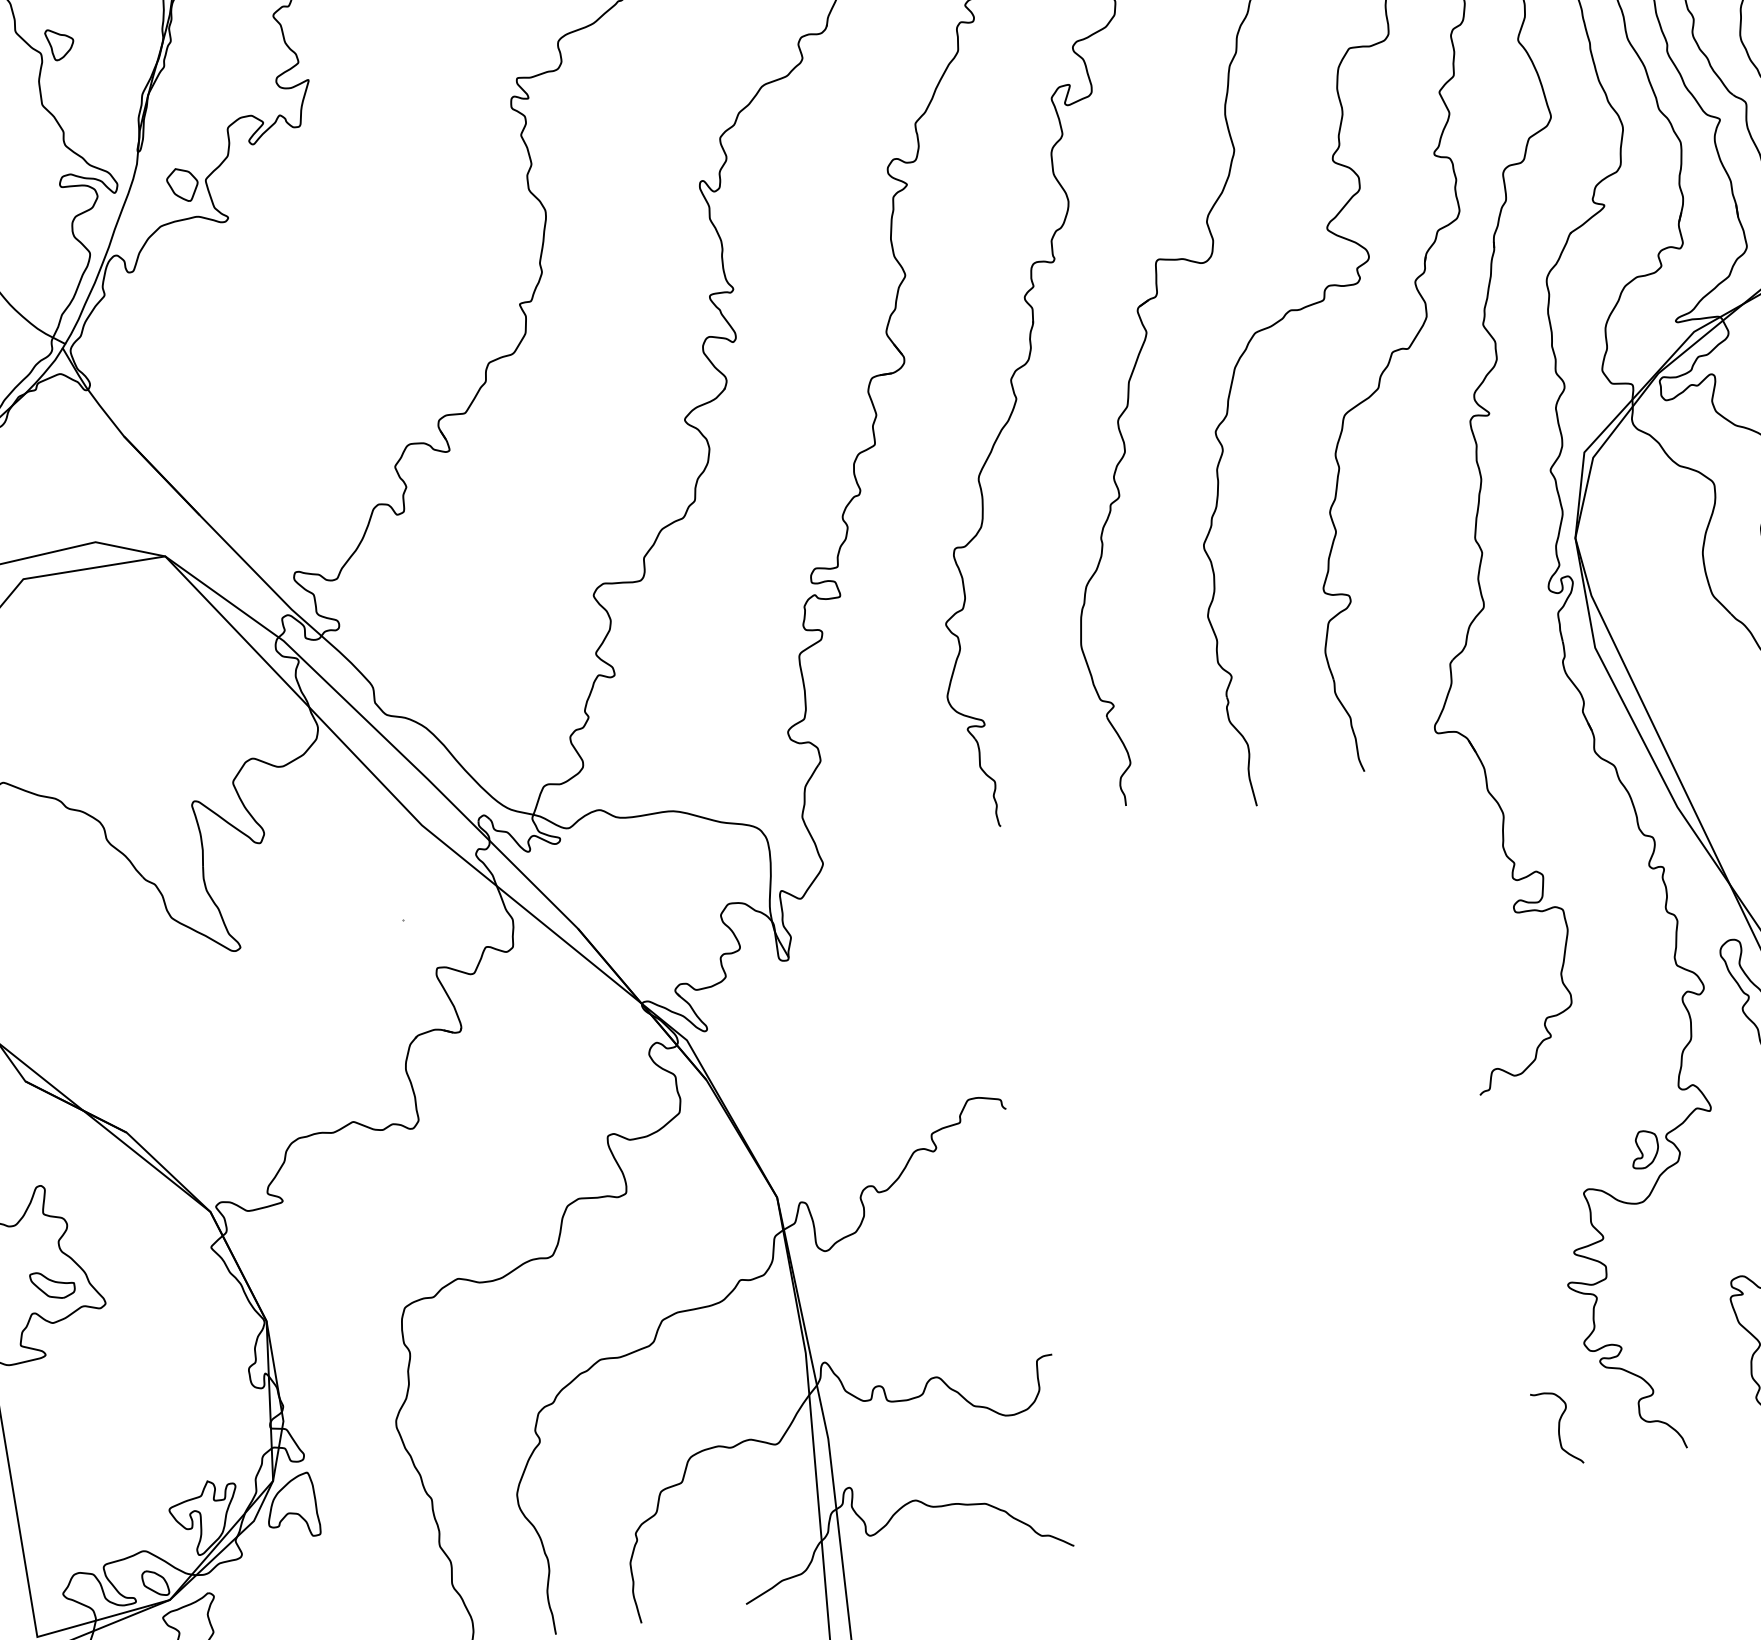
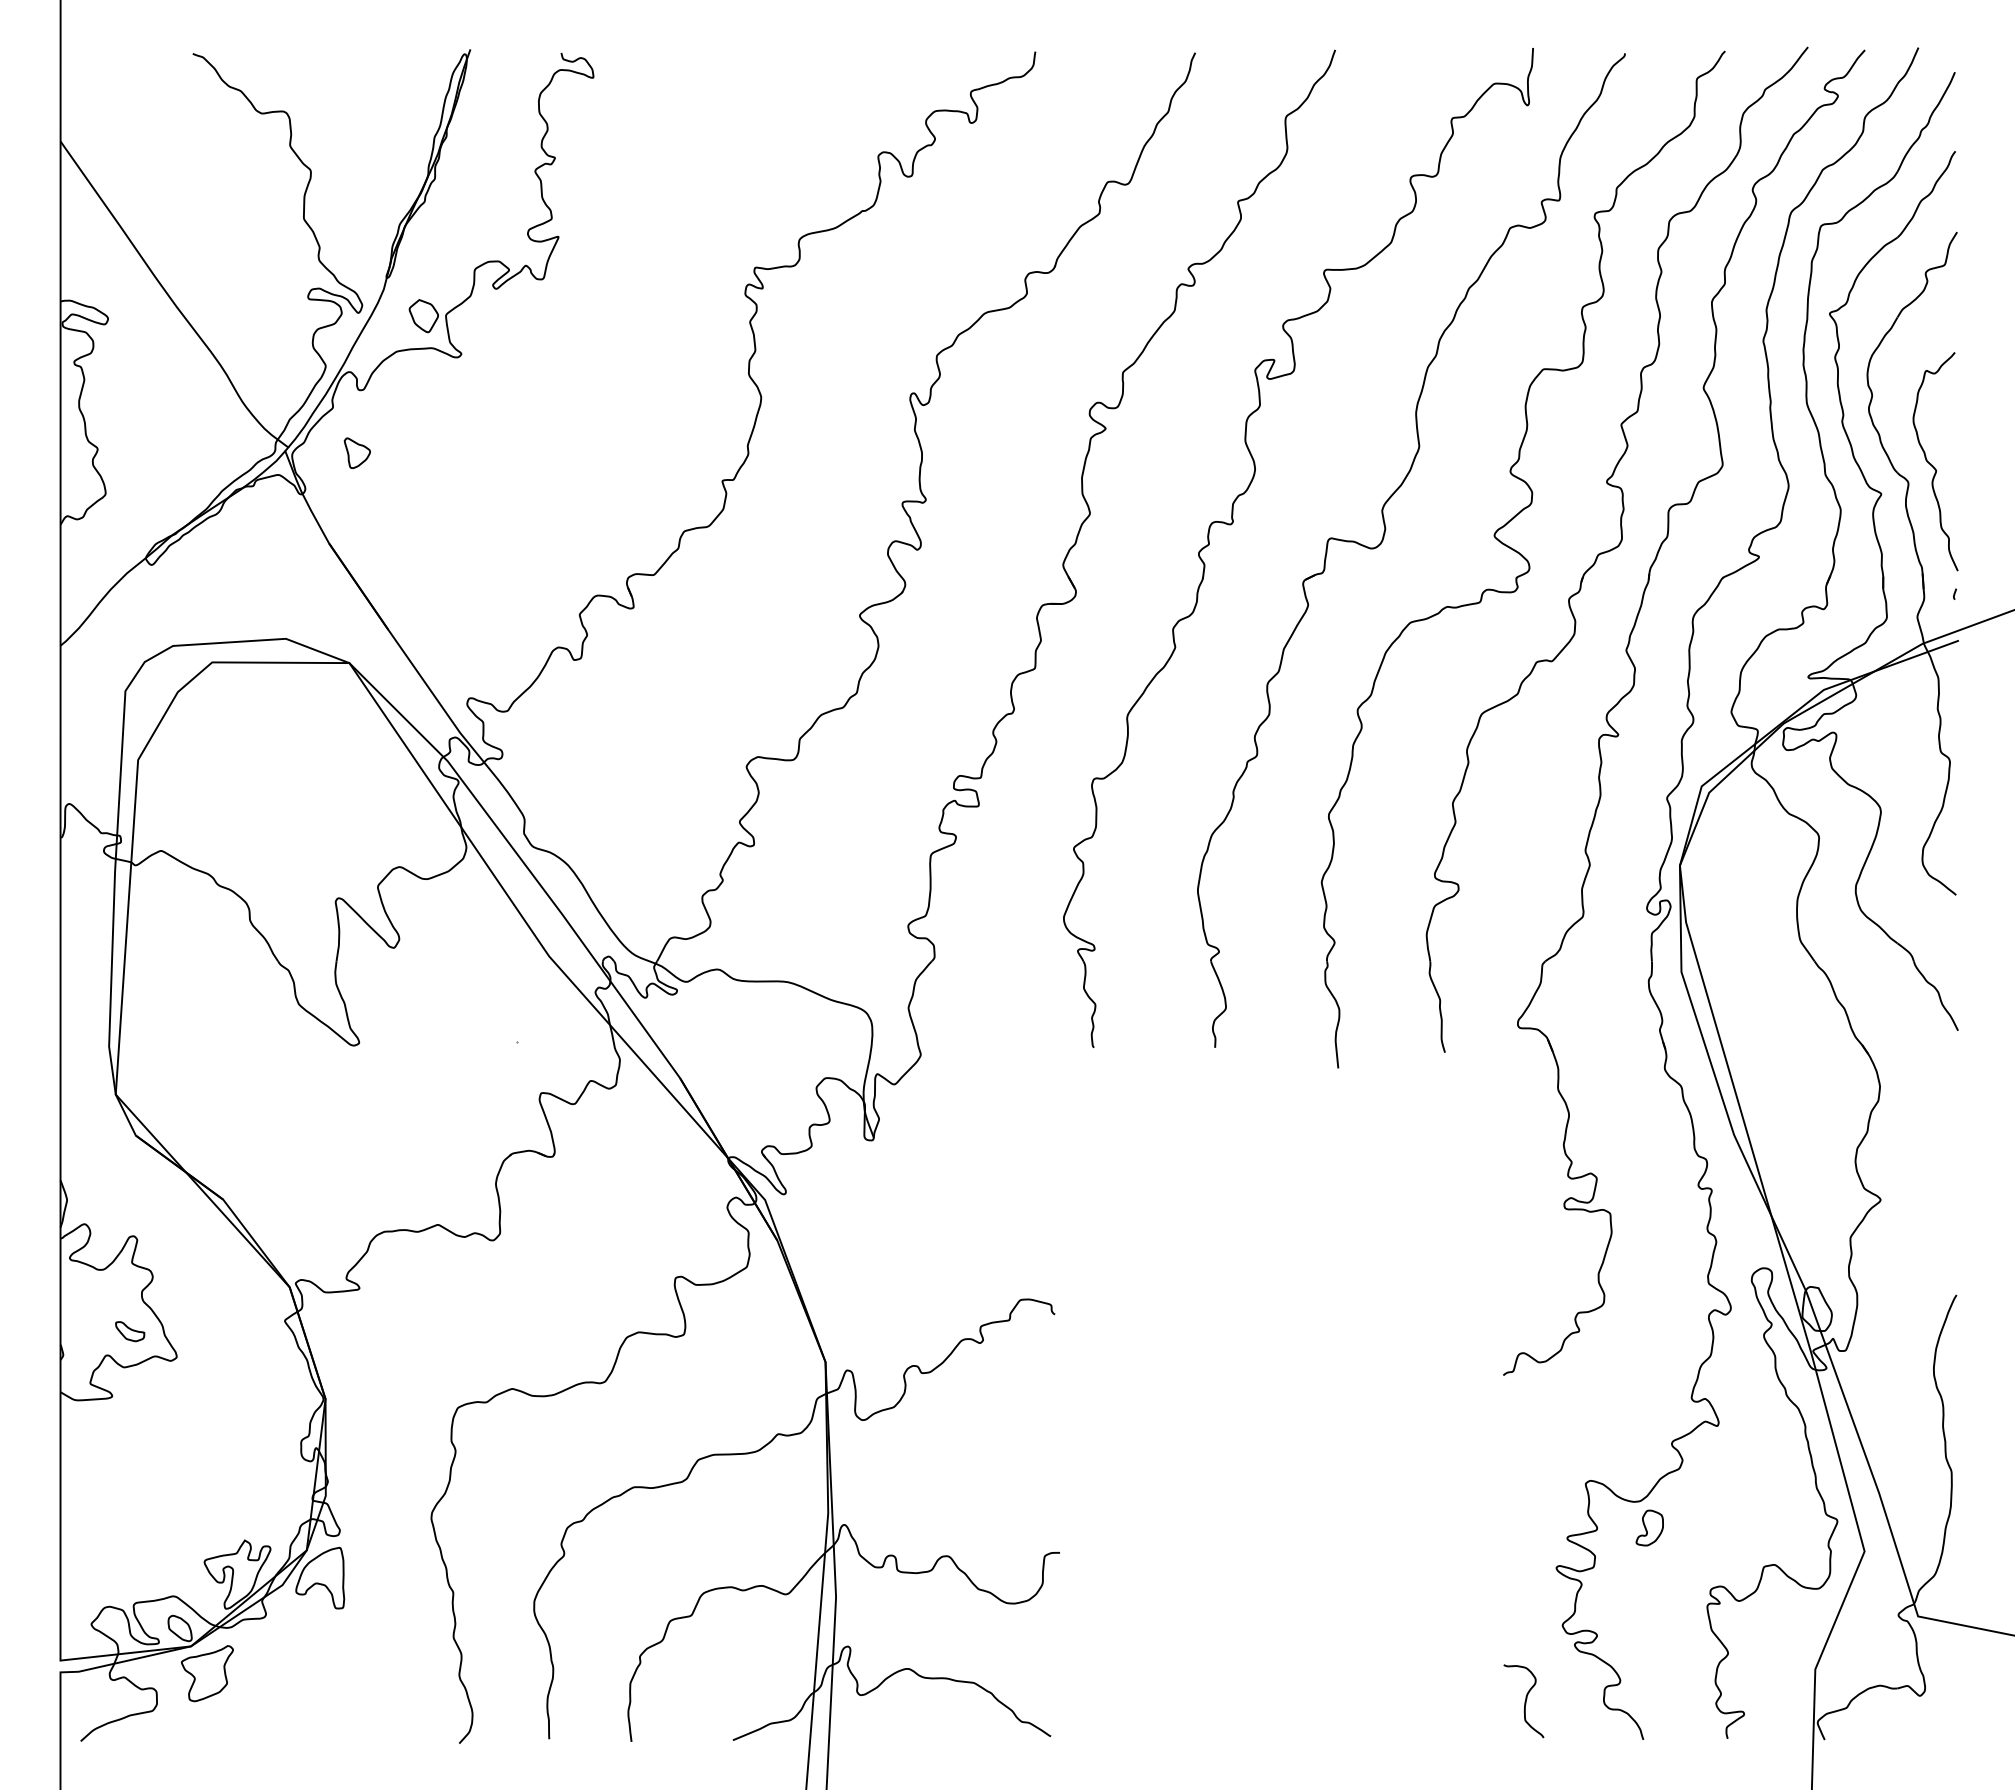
part: (59, 44) -> (356, 453), moved
part: (1644, 1148) -> (1649, 1527), moved
part: (53, 1284) -> (130, 1331), size x0.7

